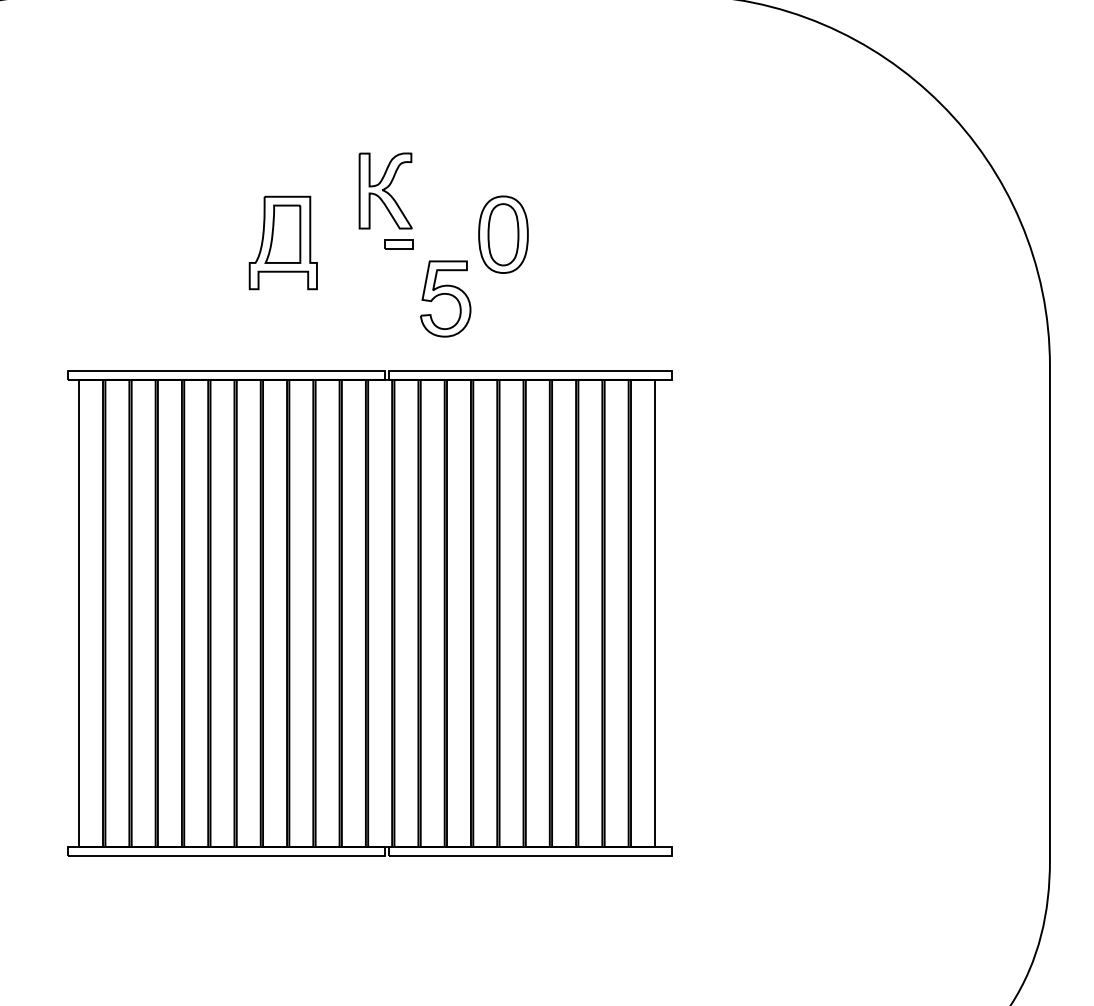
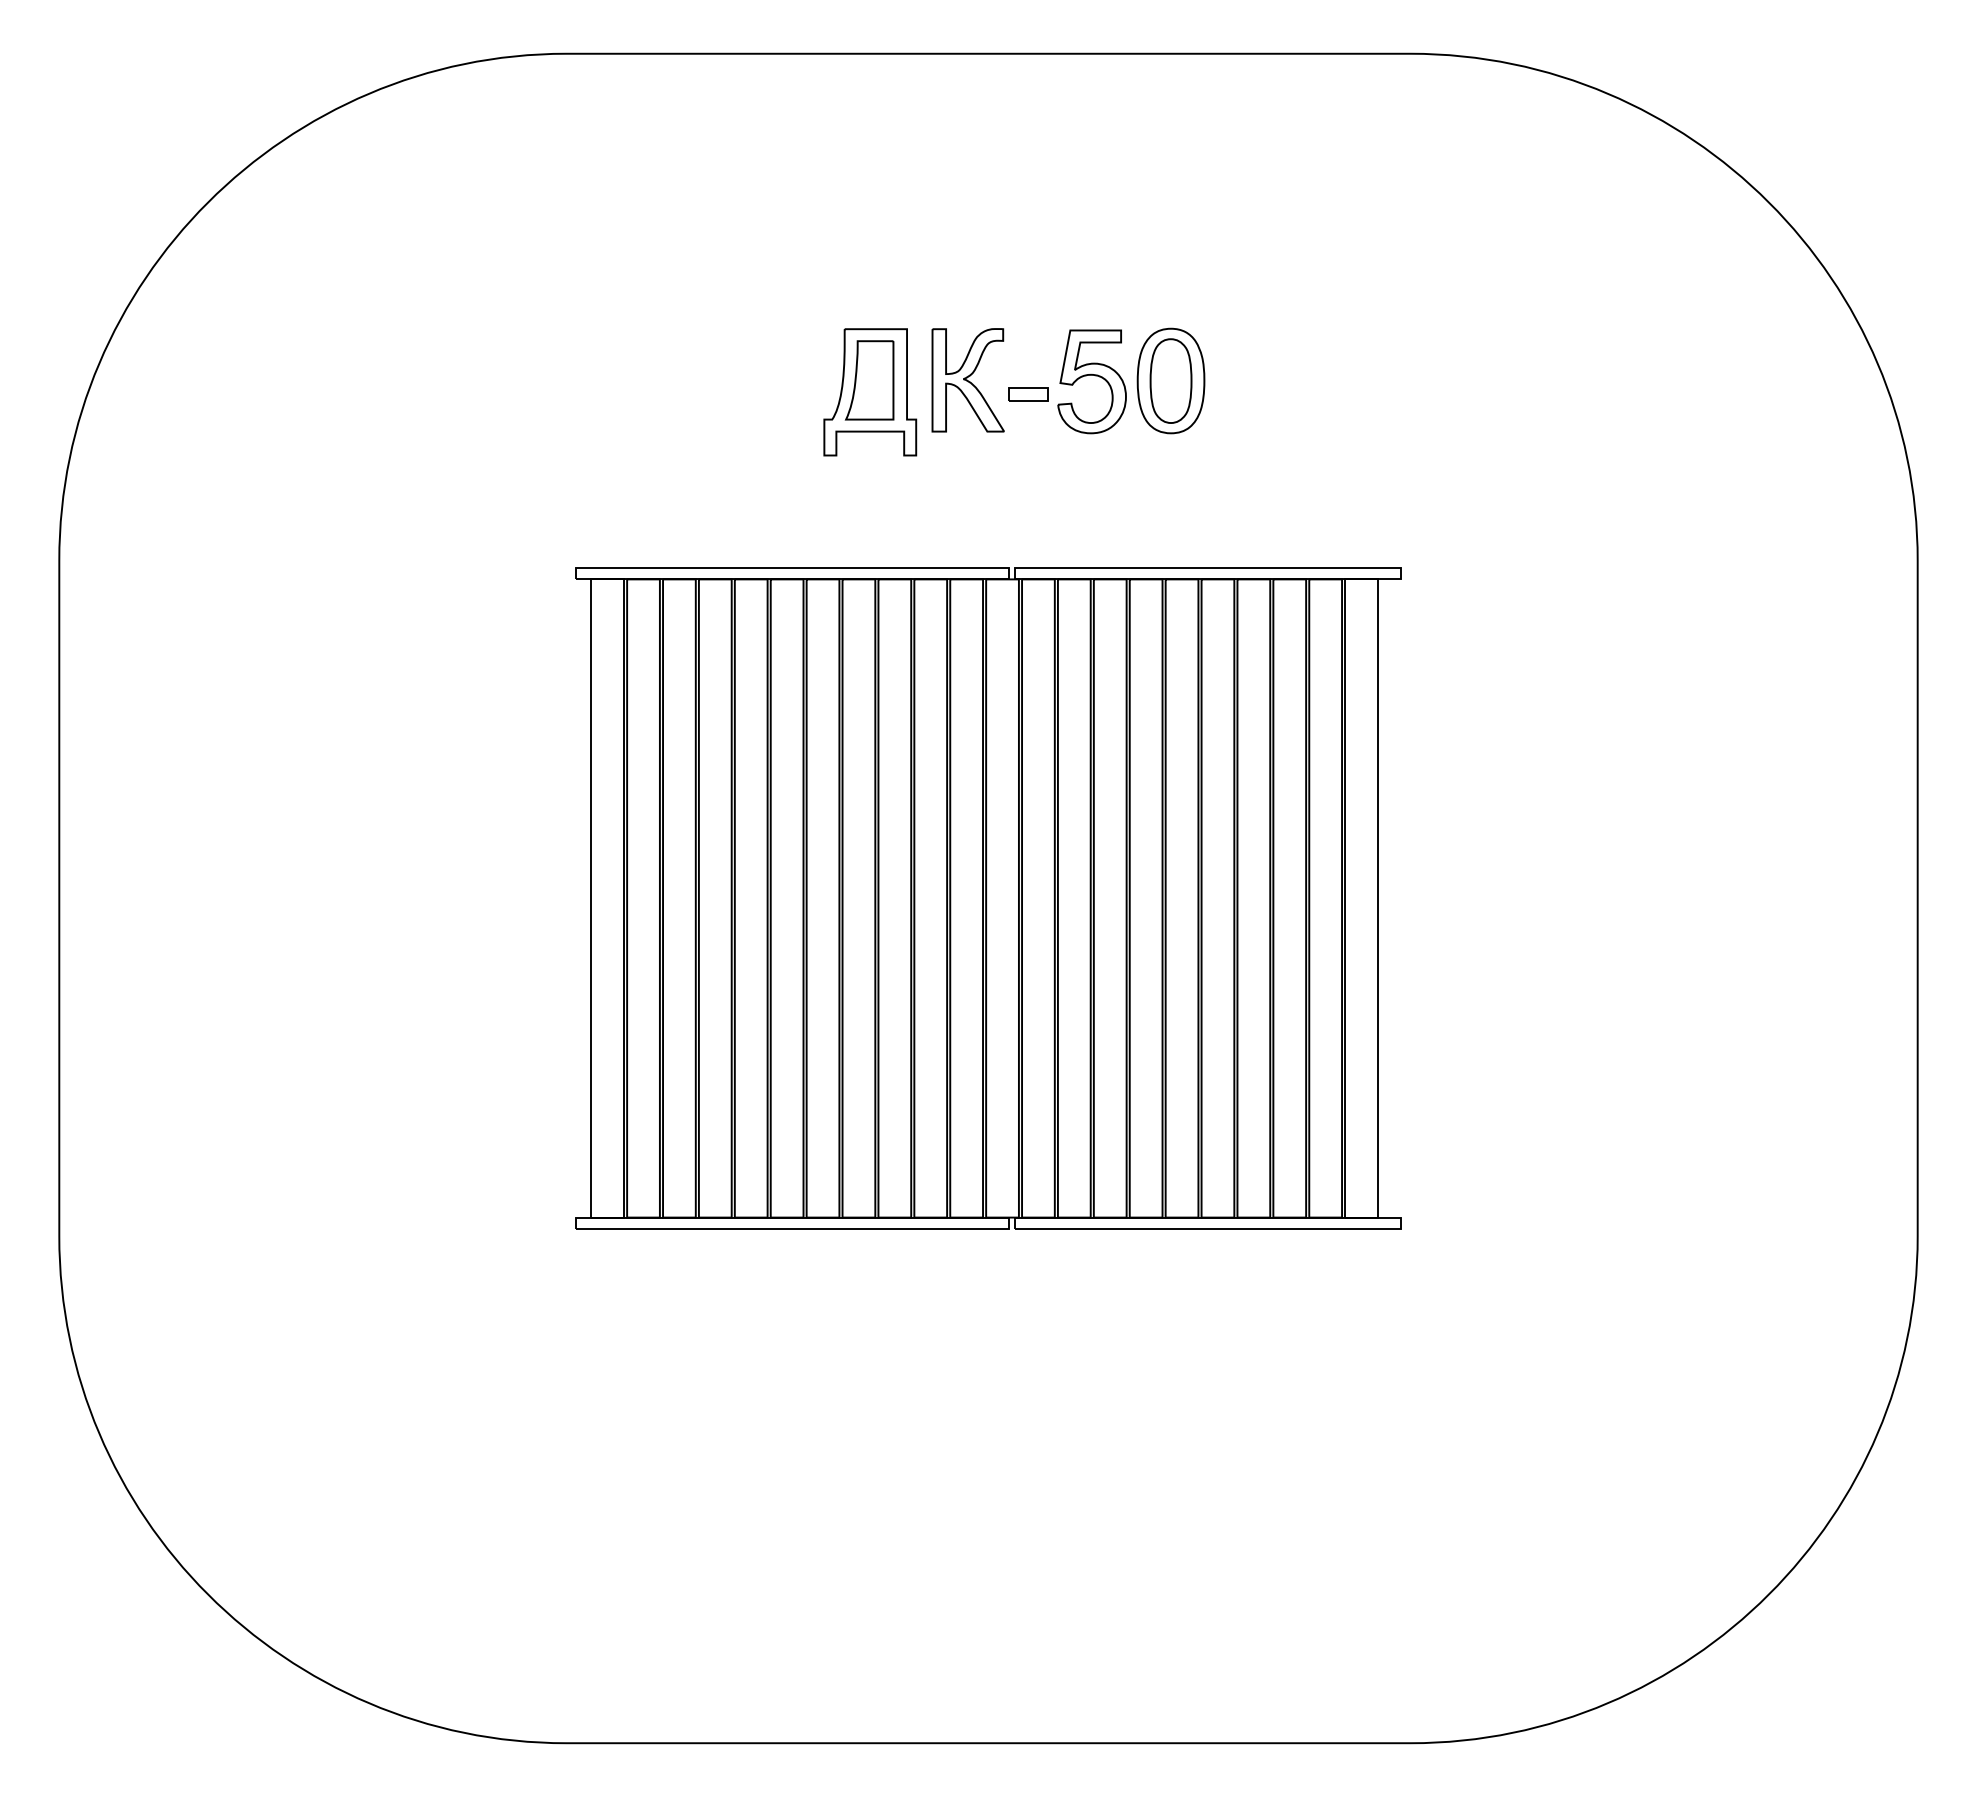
part: (385, 191) -> (967, 380), moved
part: (445, 298) -> (1091, 381), moved

